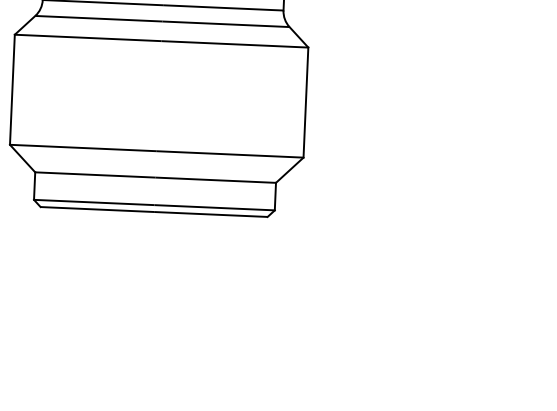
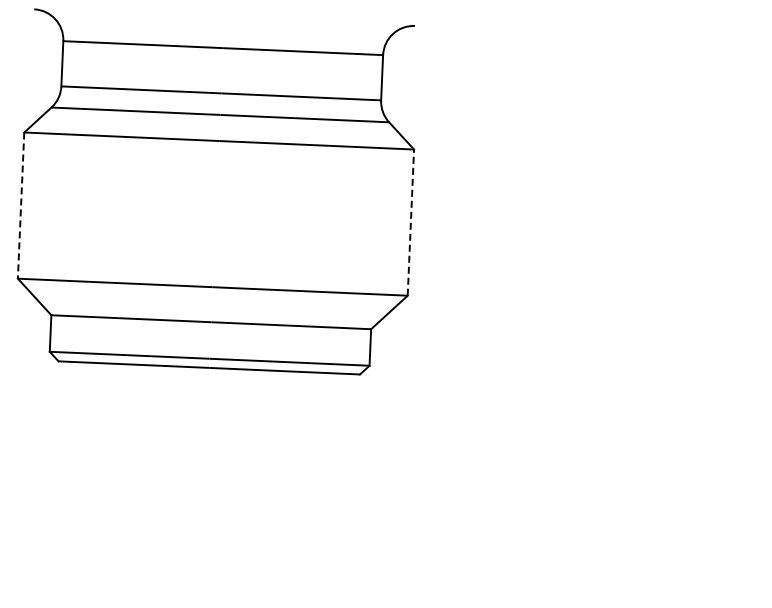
line: (12, 90) -> (21, 206), solid -> dashed
line: (305, 102) -> (410, 222), solid -> dashed

